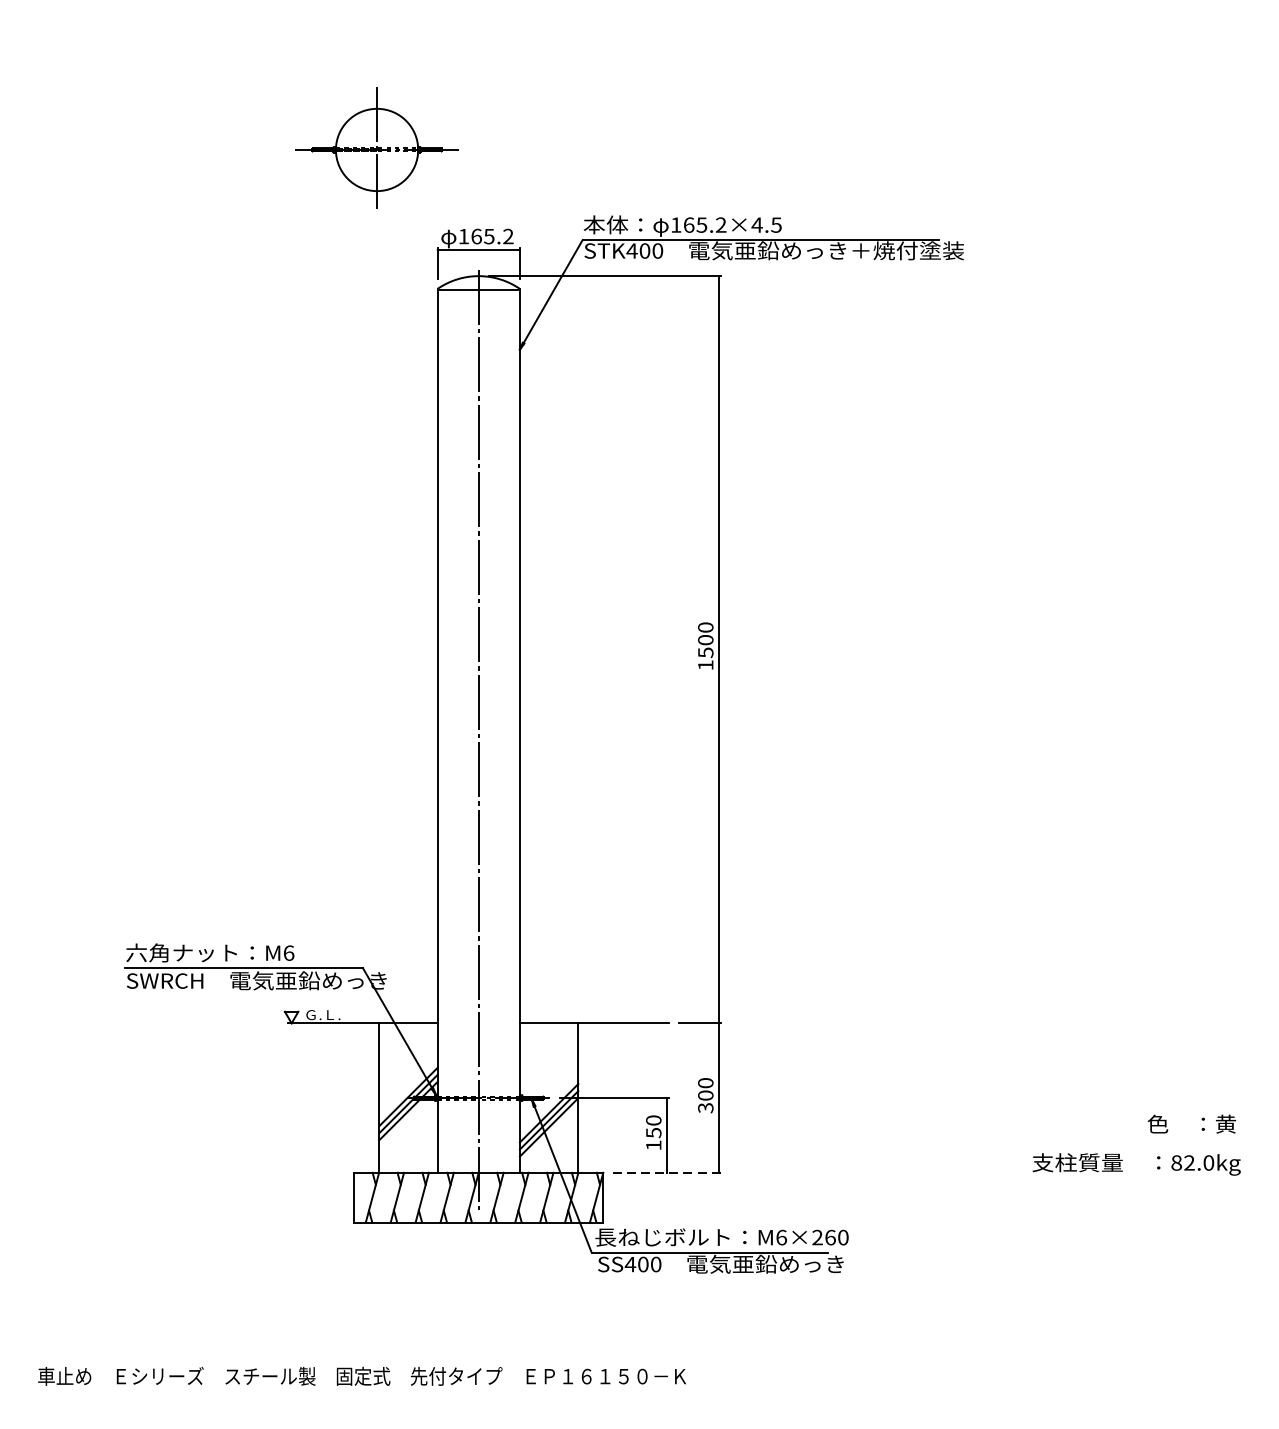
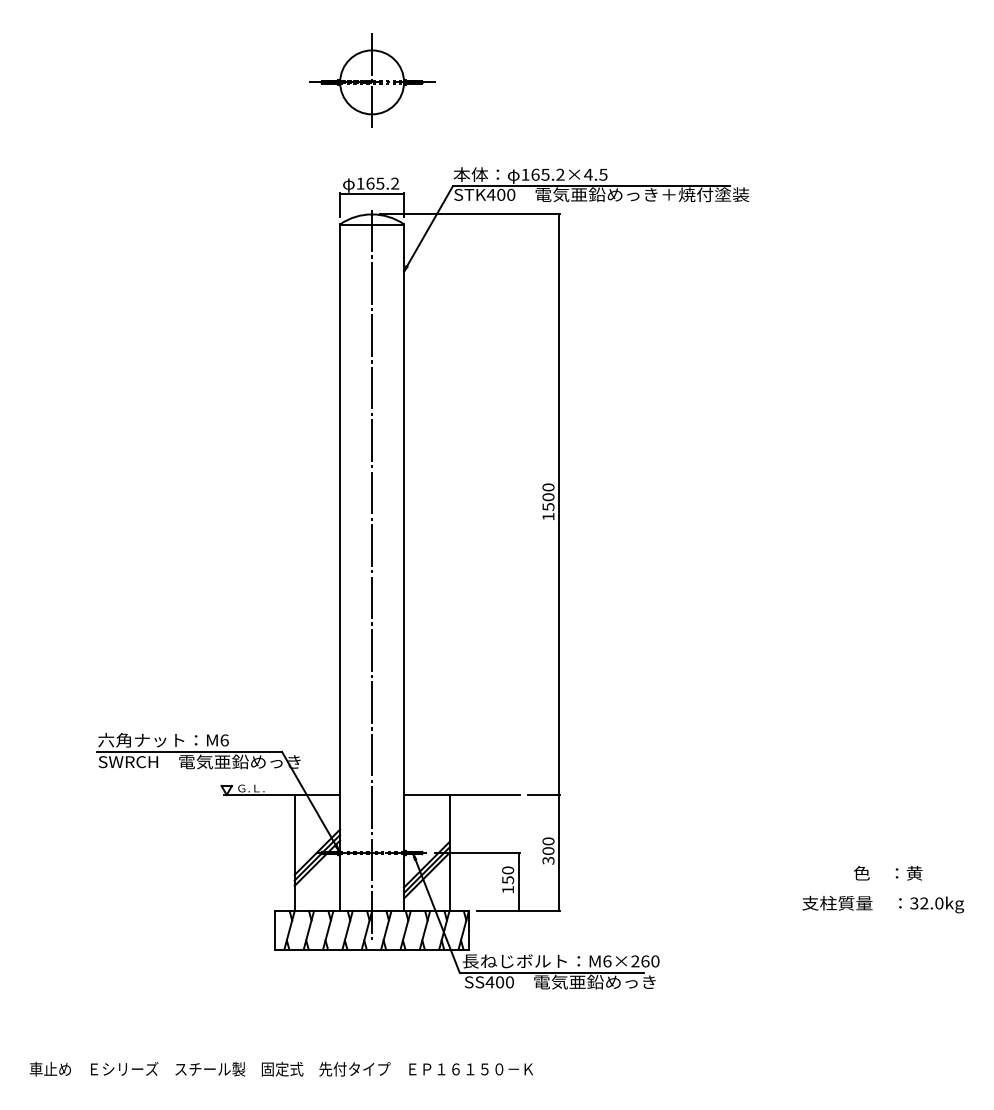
part: (377, 147) -> (372, 80), moved
text: (1192, 1124) -> (888, 873), moved
text: (1176, 1163) -> (914, 903), 82.0kg -> 32.0kg
line: (667, 1173) -> (518, 911), dashed -> solid

